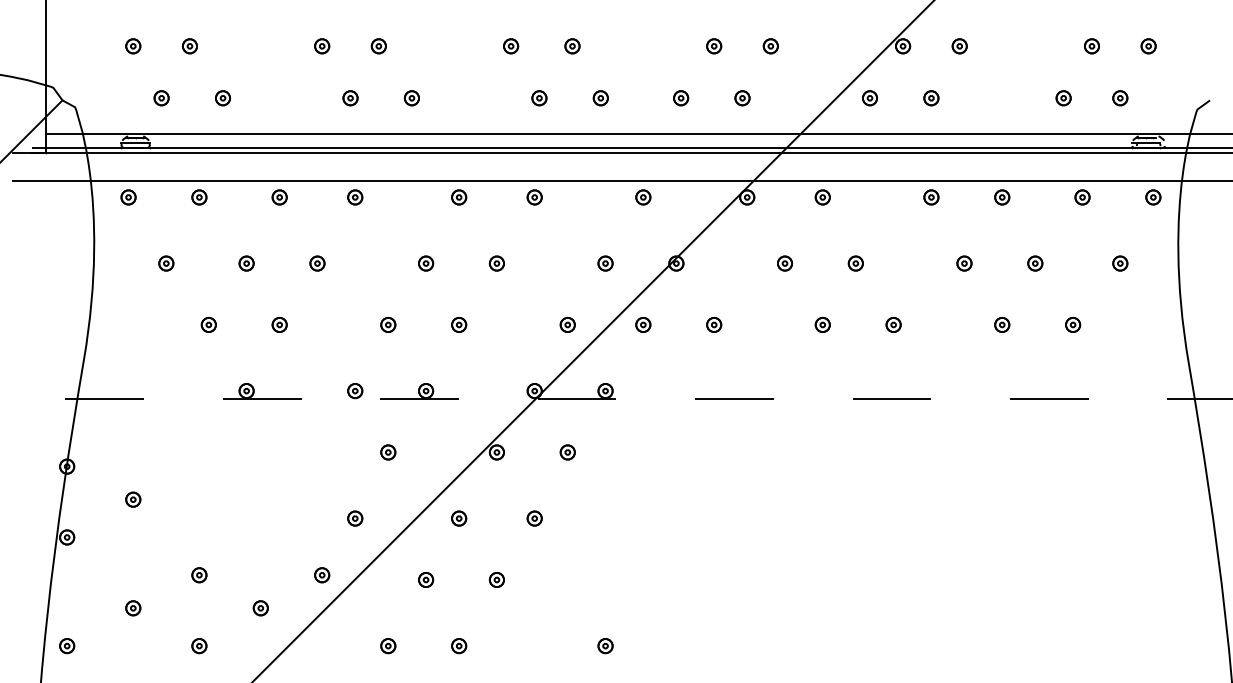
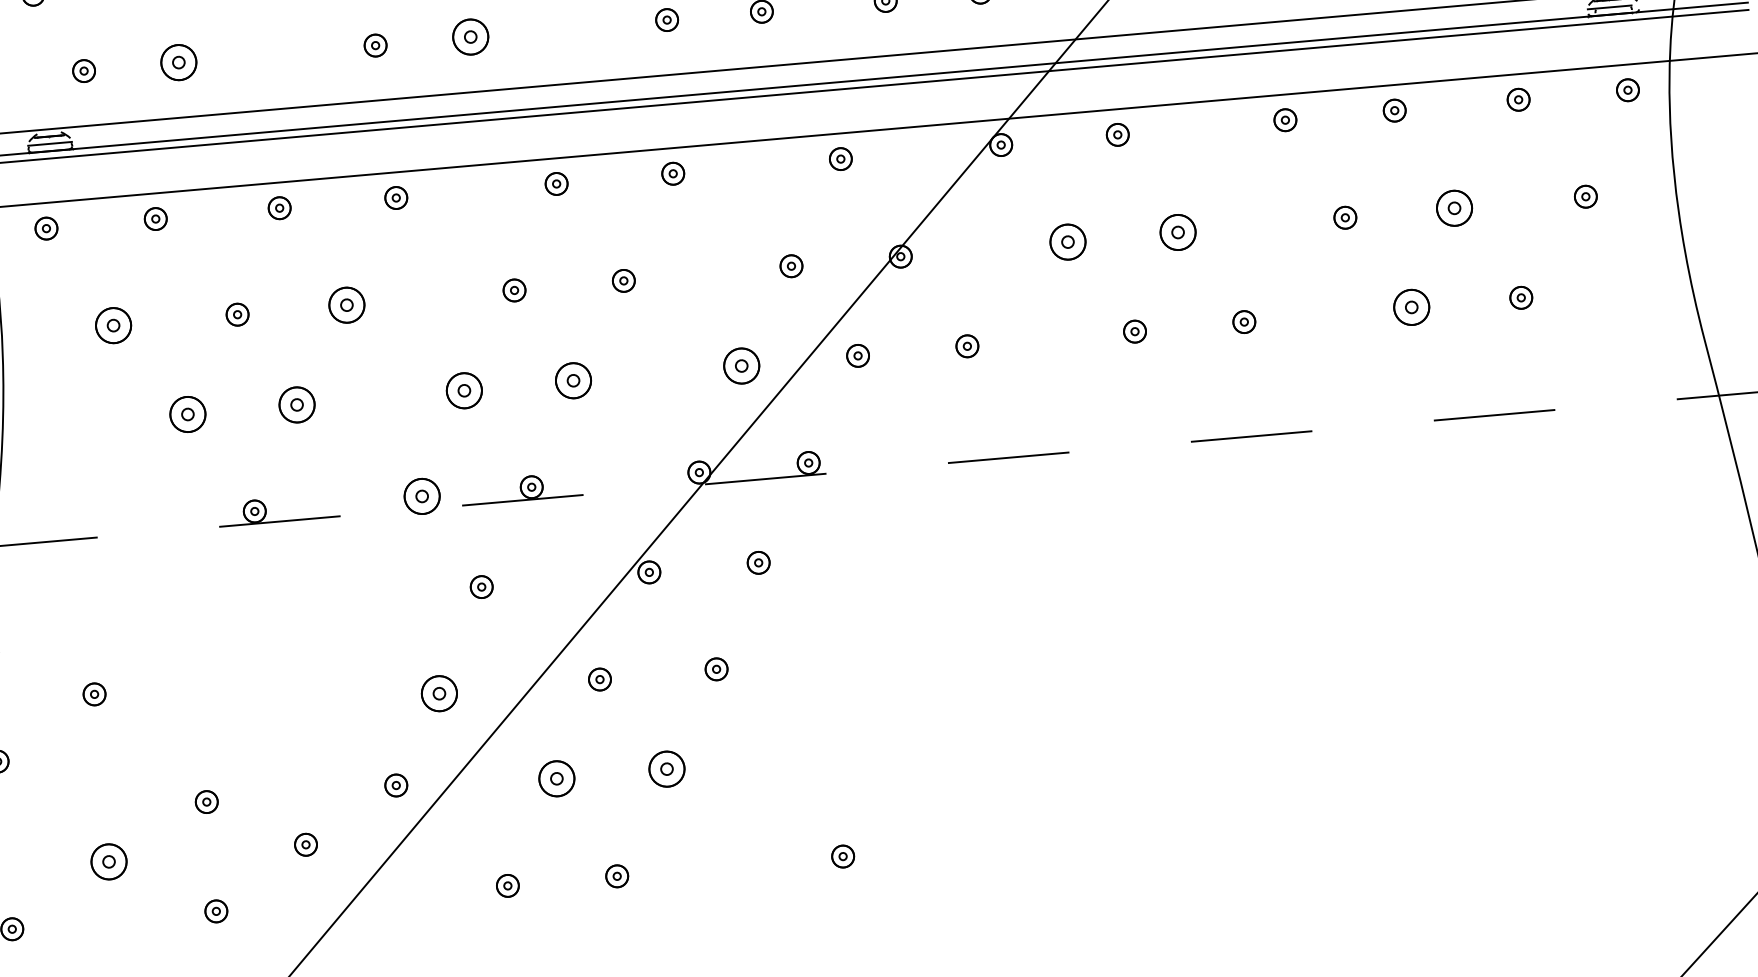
part: (222, 98) -> (178, 63), size x1.6
part: (411, 98) -> (469, 37), size x1.6
part: (166, 263) -> (113, 325), size x1.6
part: (317, 263) -> (346, 305), size x1.6
part: (785, 263) -> (1069, 241), size x1.6
part: (855, 263) -> (1177, 232), size x1.6
part: (1035, 263) -> (1454, 208), size x1.6
part: (208, 324) -> (186, 413), size x1.6
part: (279, 324) -> (296, 404), size x1.6
part: (388, 324) -> (464, 389), size x1.6
part: (459, 324) -> (574, 379), size x1.6
part: (567, 324) -> (740, 365), size x1.6
part: (1002, 324) -> (1412, 306), size x1.6
part: (355, 391) -> (422, 497), size x1.6
part: (355, 518) -> (440, 693), size x1.6
part: (426, 579) -> (557, 777), size x1.6
part: (496, 579) -> (665, 768), size x1.6
part: (133, 608) -> (109, 862), size x1.6

